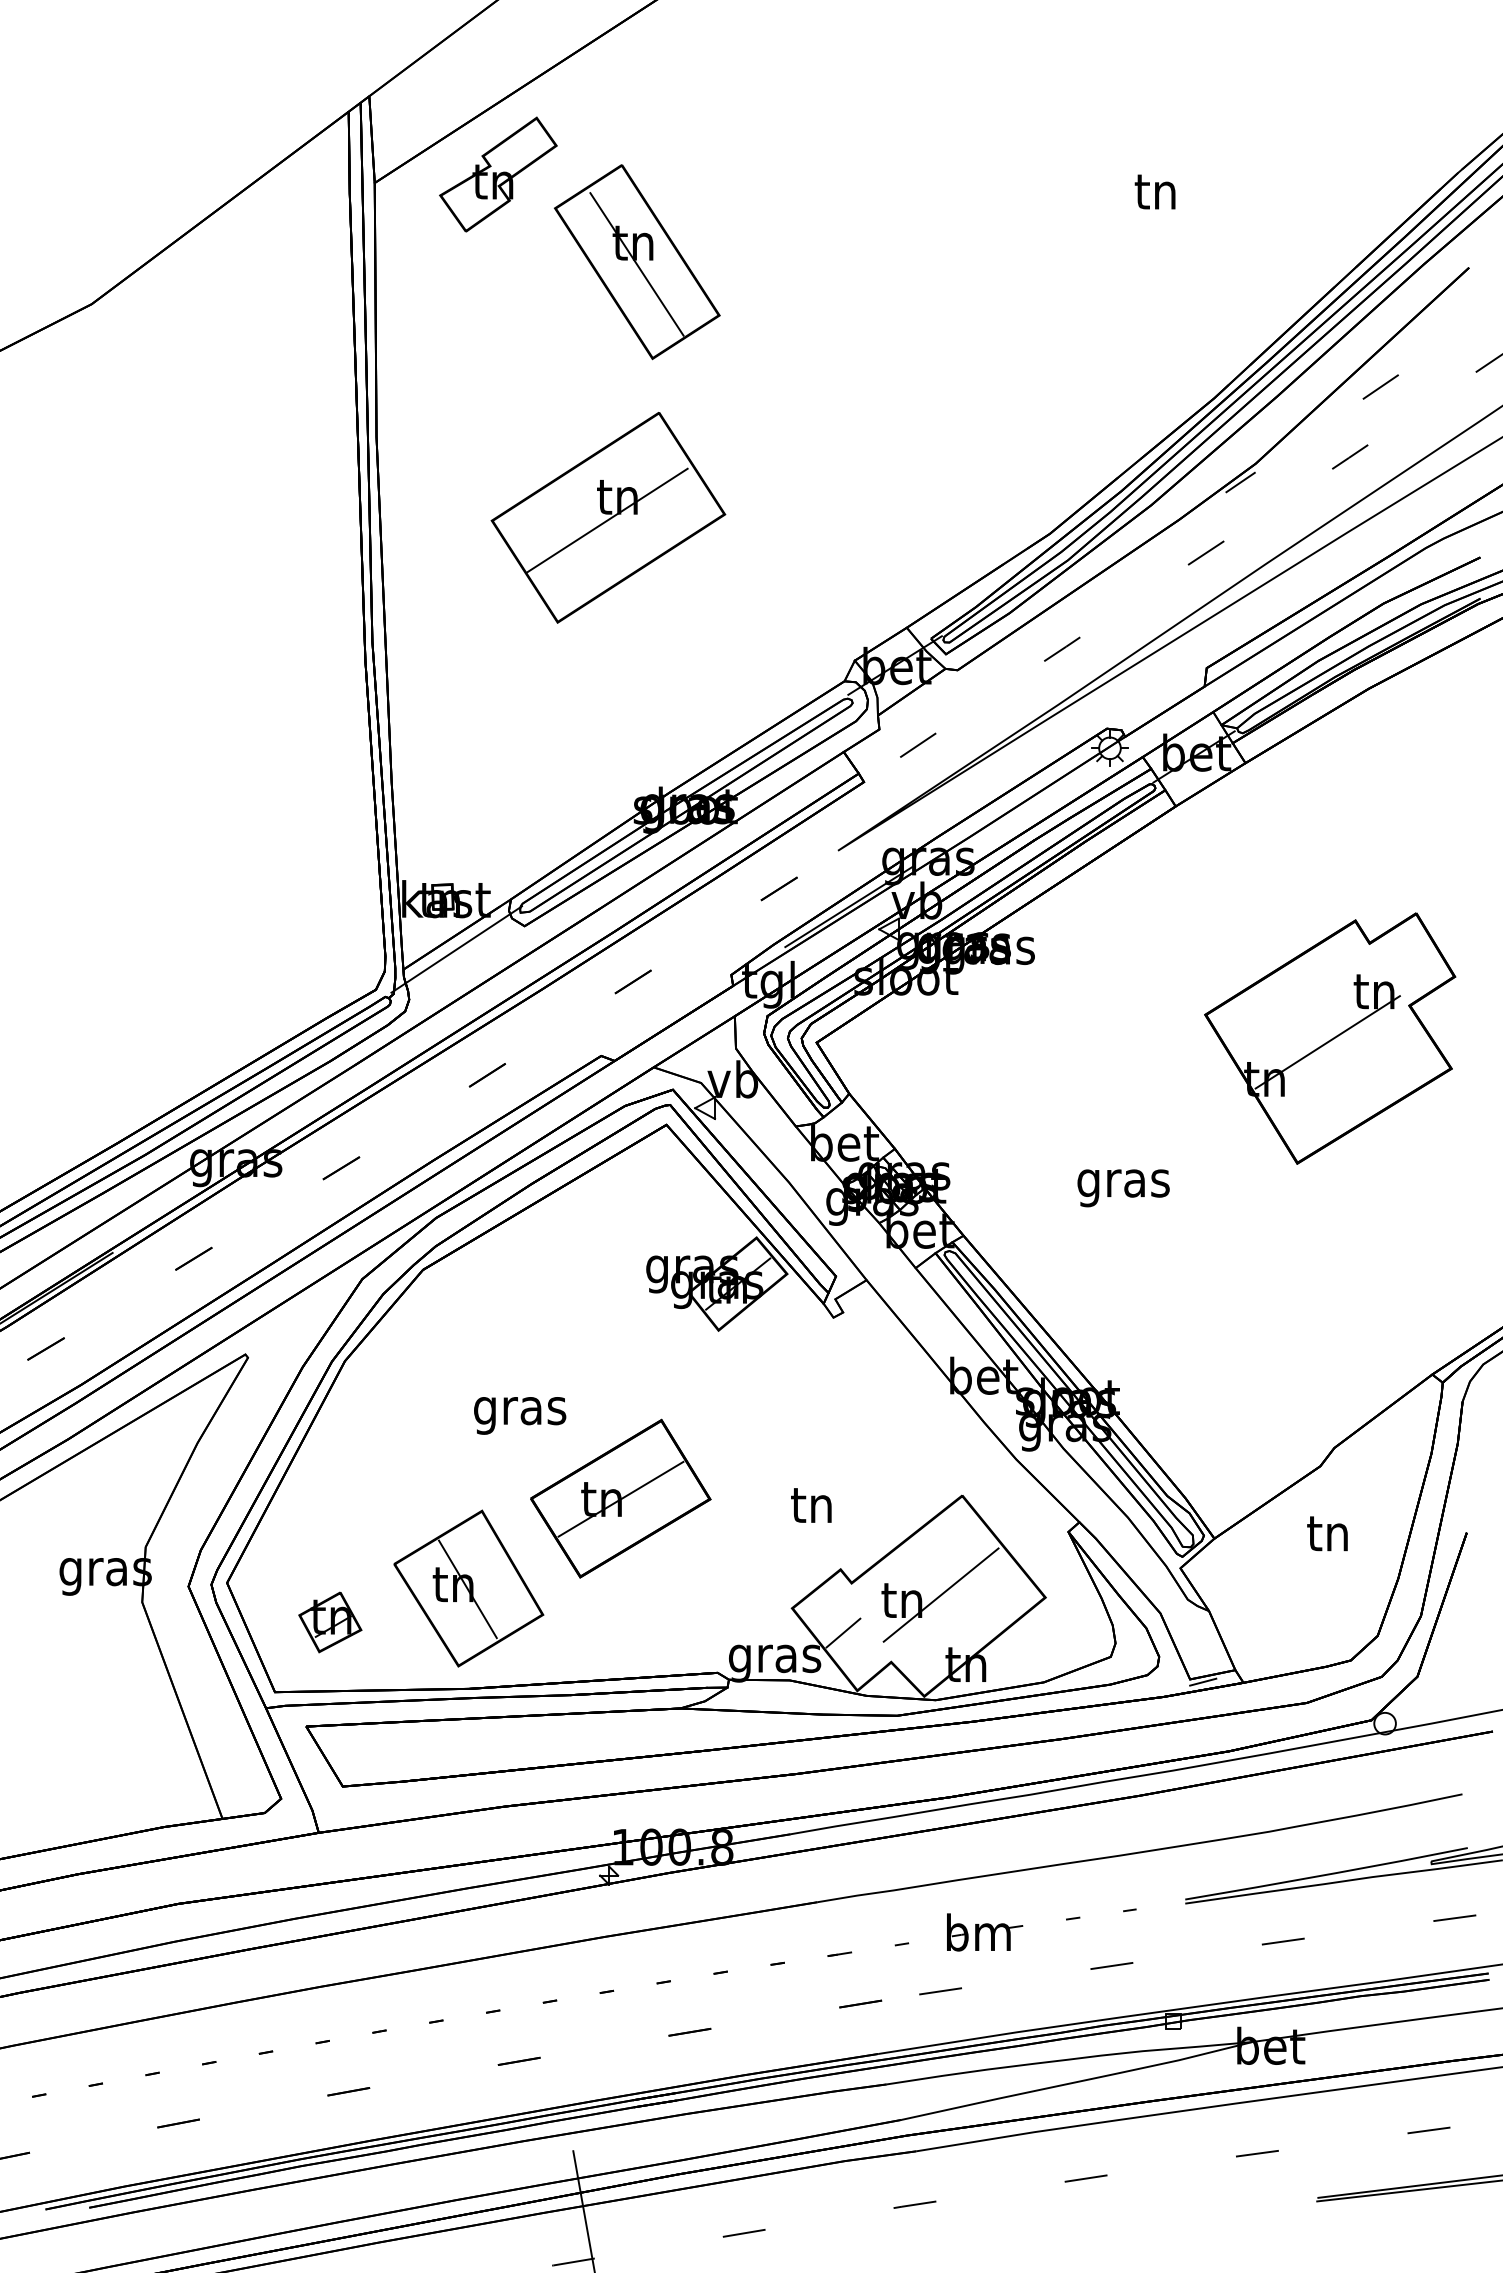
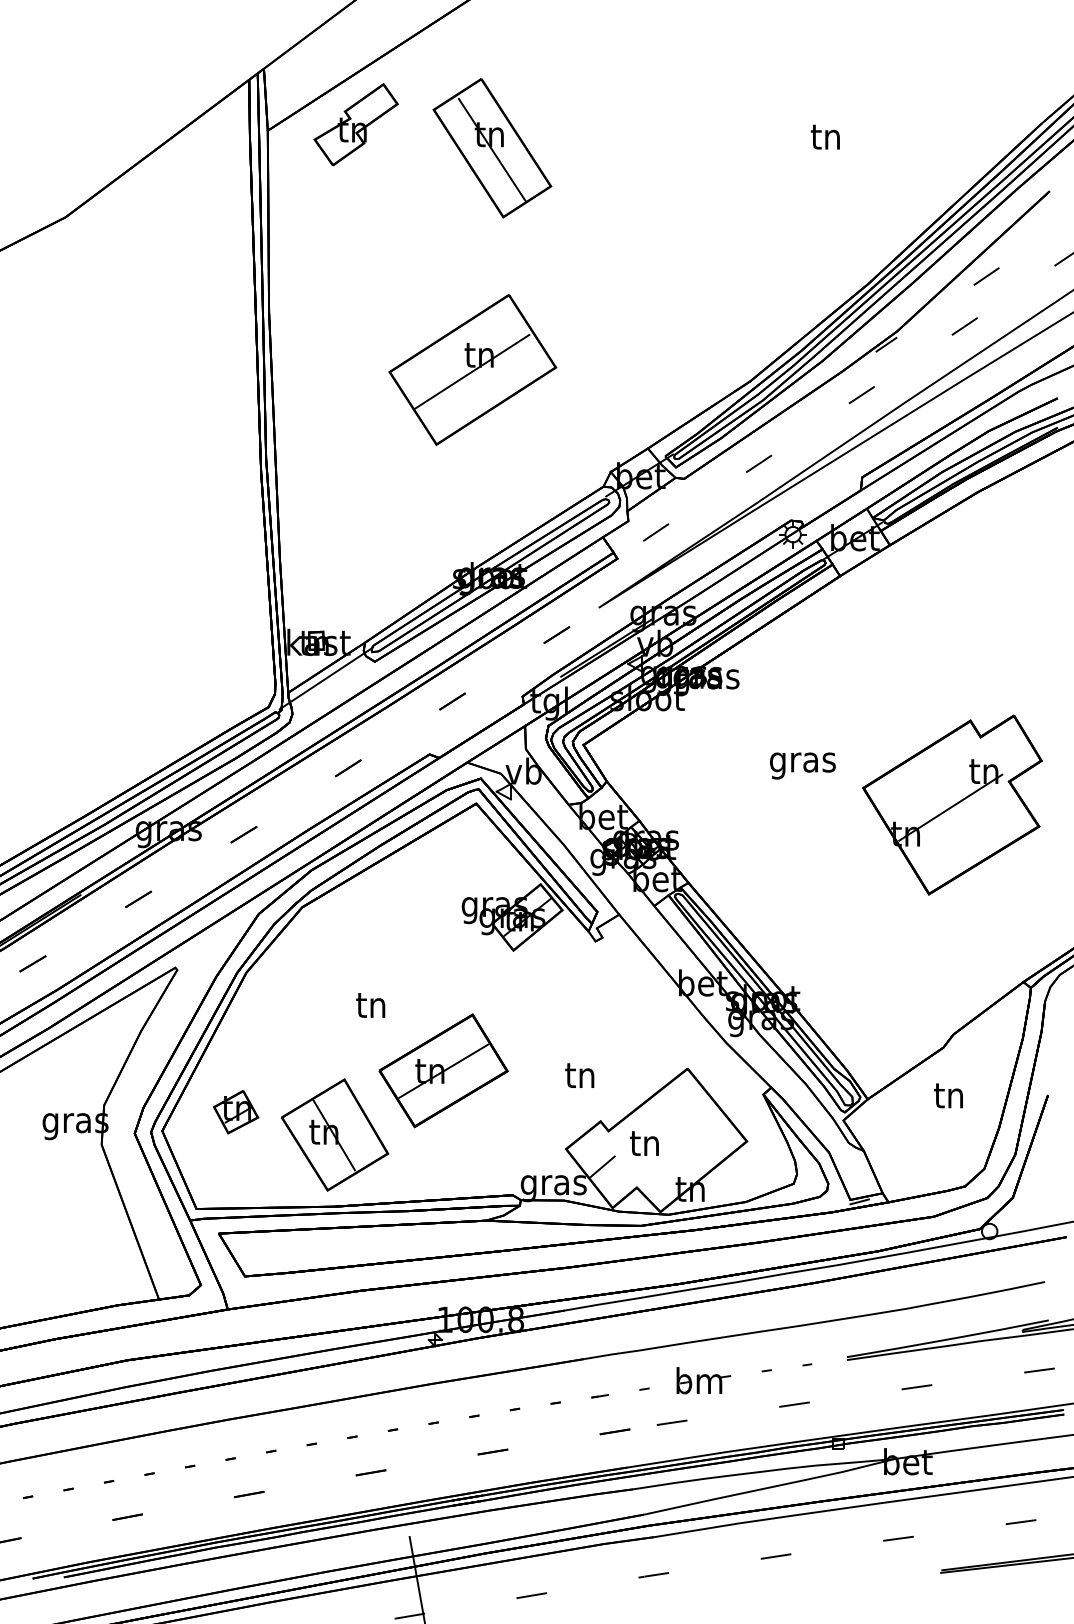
part: (637, 262) -> (492, 148), moved
part: (608, 517) -> (472, 369), moved
part: (1330, 1037) -> (952, 804), moved
text: (1123, 1187) -> (802, 765), moved
text: (519, 1412) -> (371, 1009), gras -> tn
line: (941, 1594) -> (672, 1139), removed
part: (329, 1622) -> (235, 1112), moved

